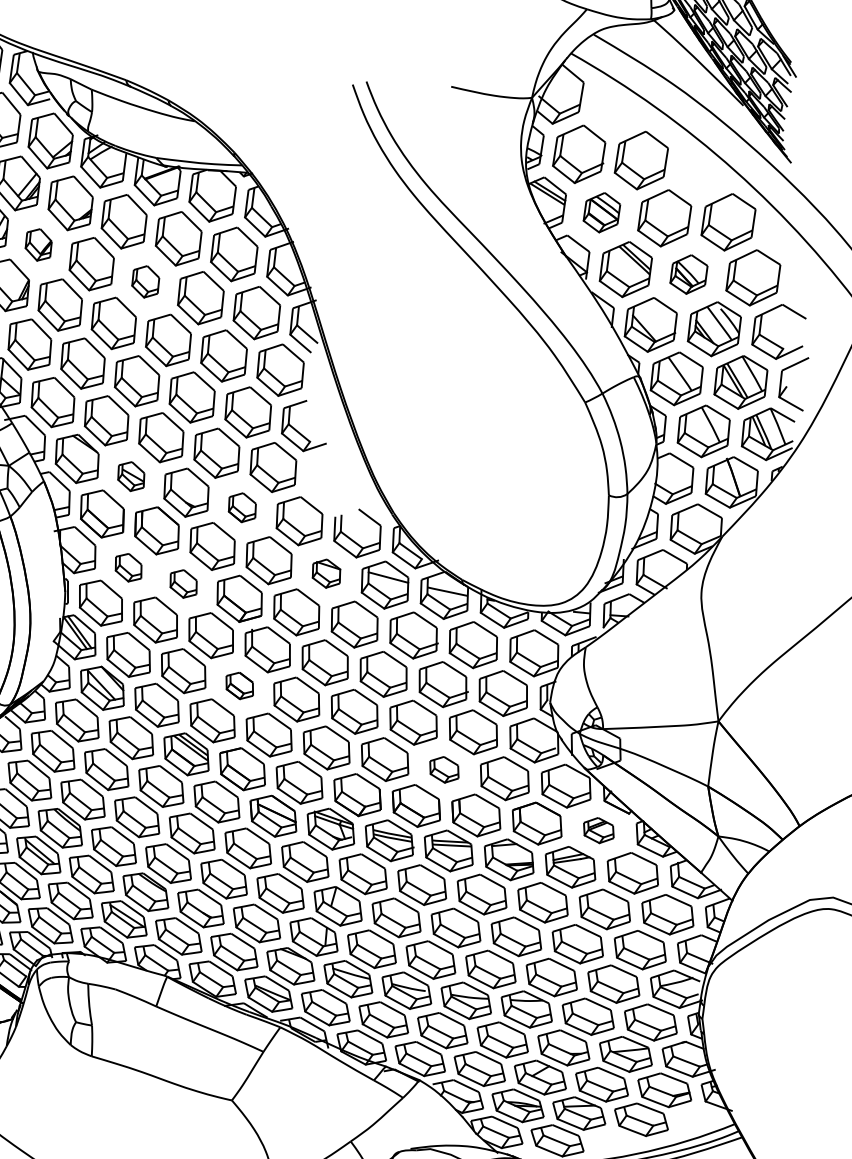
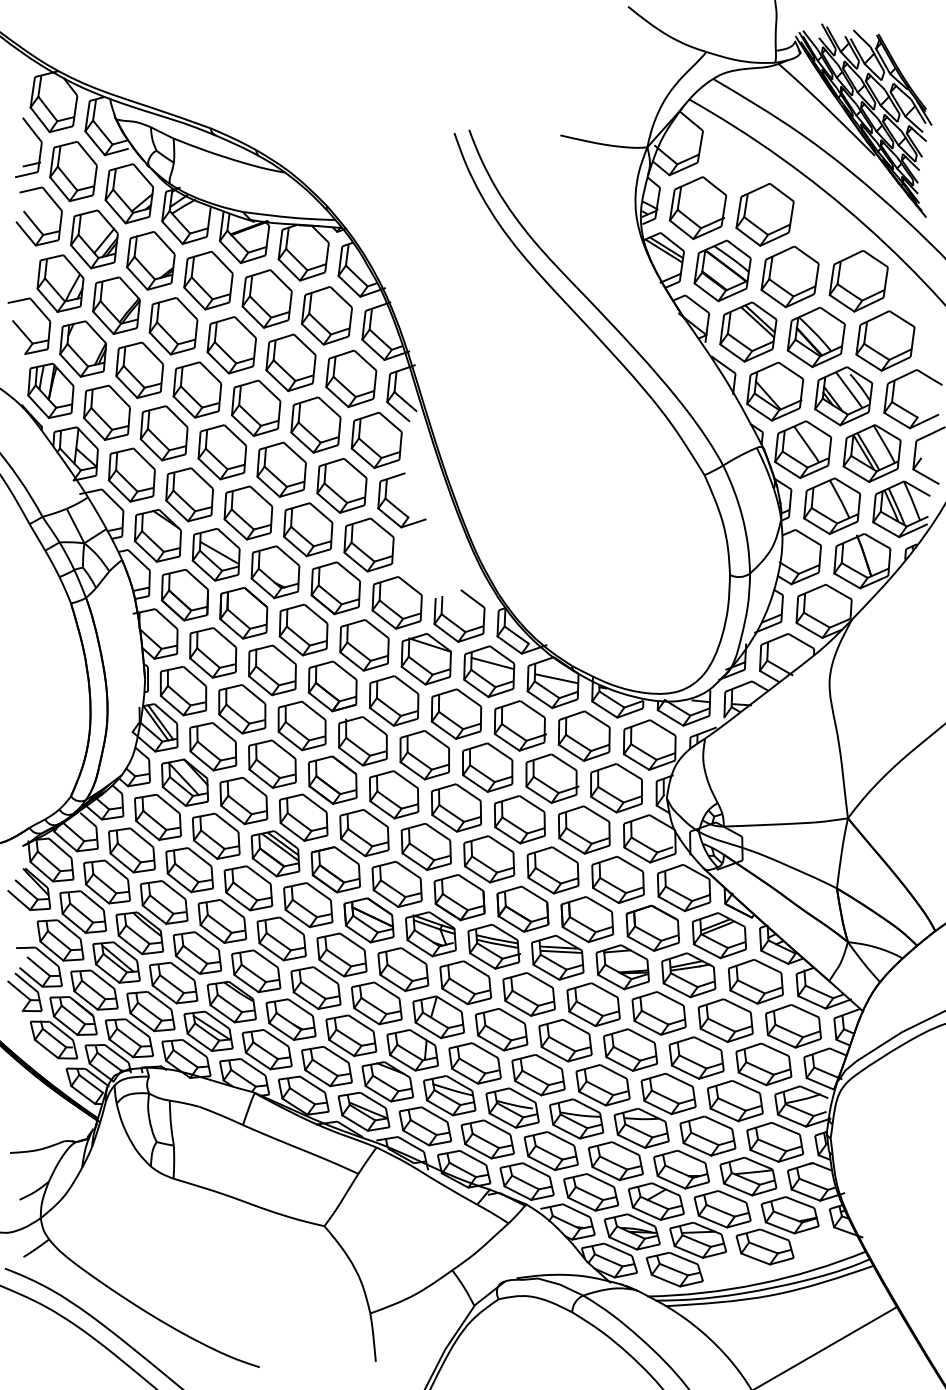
part: (601, 212) -> (722, 270), size x1.43
part: (38, 244) -> (116, 305), size x1.67
part: (688, 274) -> (815, 337), size x1.43
part: (145, 282) -> (231, 345), size x1.67
part: (130, 476) -> (215, 554), size x1.67
part: (242, 507) -> (335, 588), size x1.67
part: (128, 567) -> (213, 652), size x1.67
part: (325, 573) -> (425, 659), size x1.67
part: (183, 584) -> (272, 670), size x1.67
part: (239, 685) -> (332, 779), size x1.67
part: (443, 769) -> (552, 870), size x1.67
part: (598, 830) -> (718, 935), size x1.67

